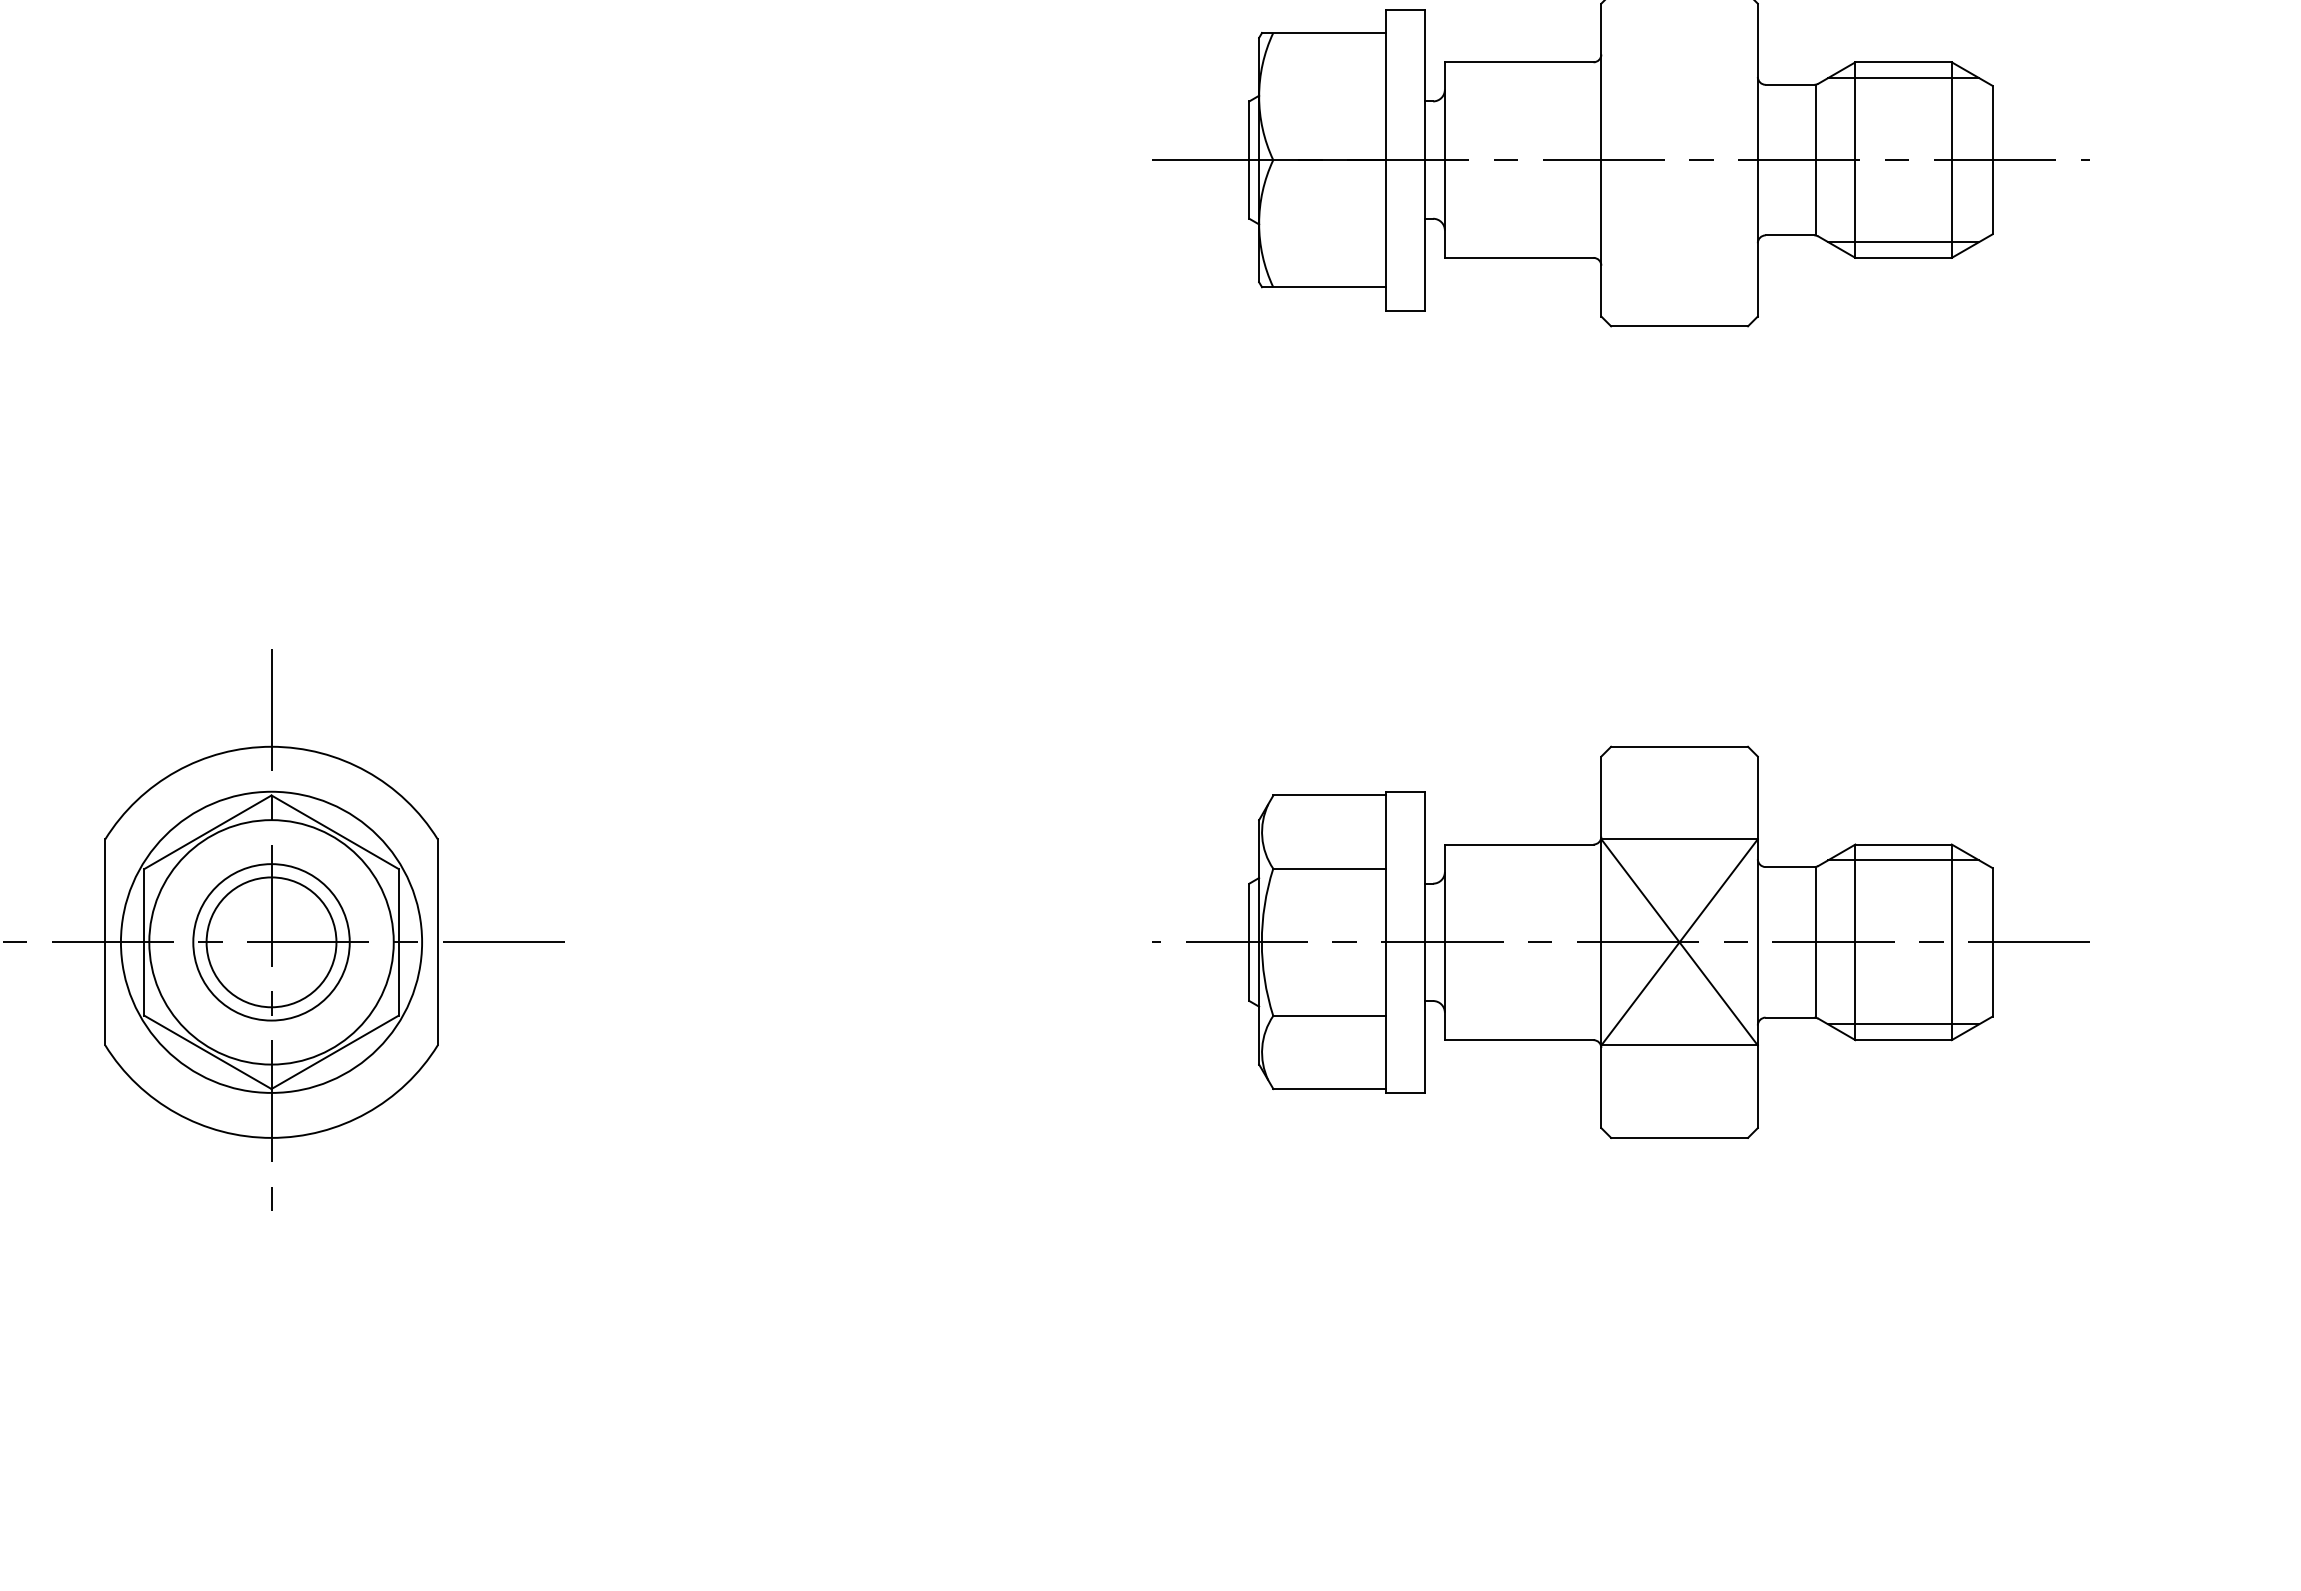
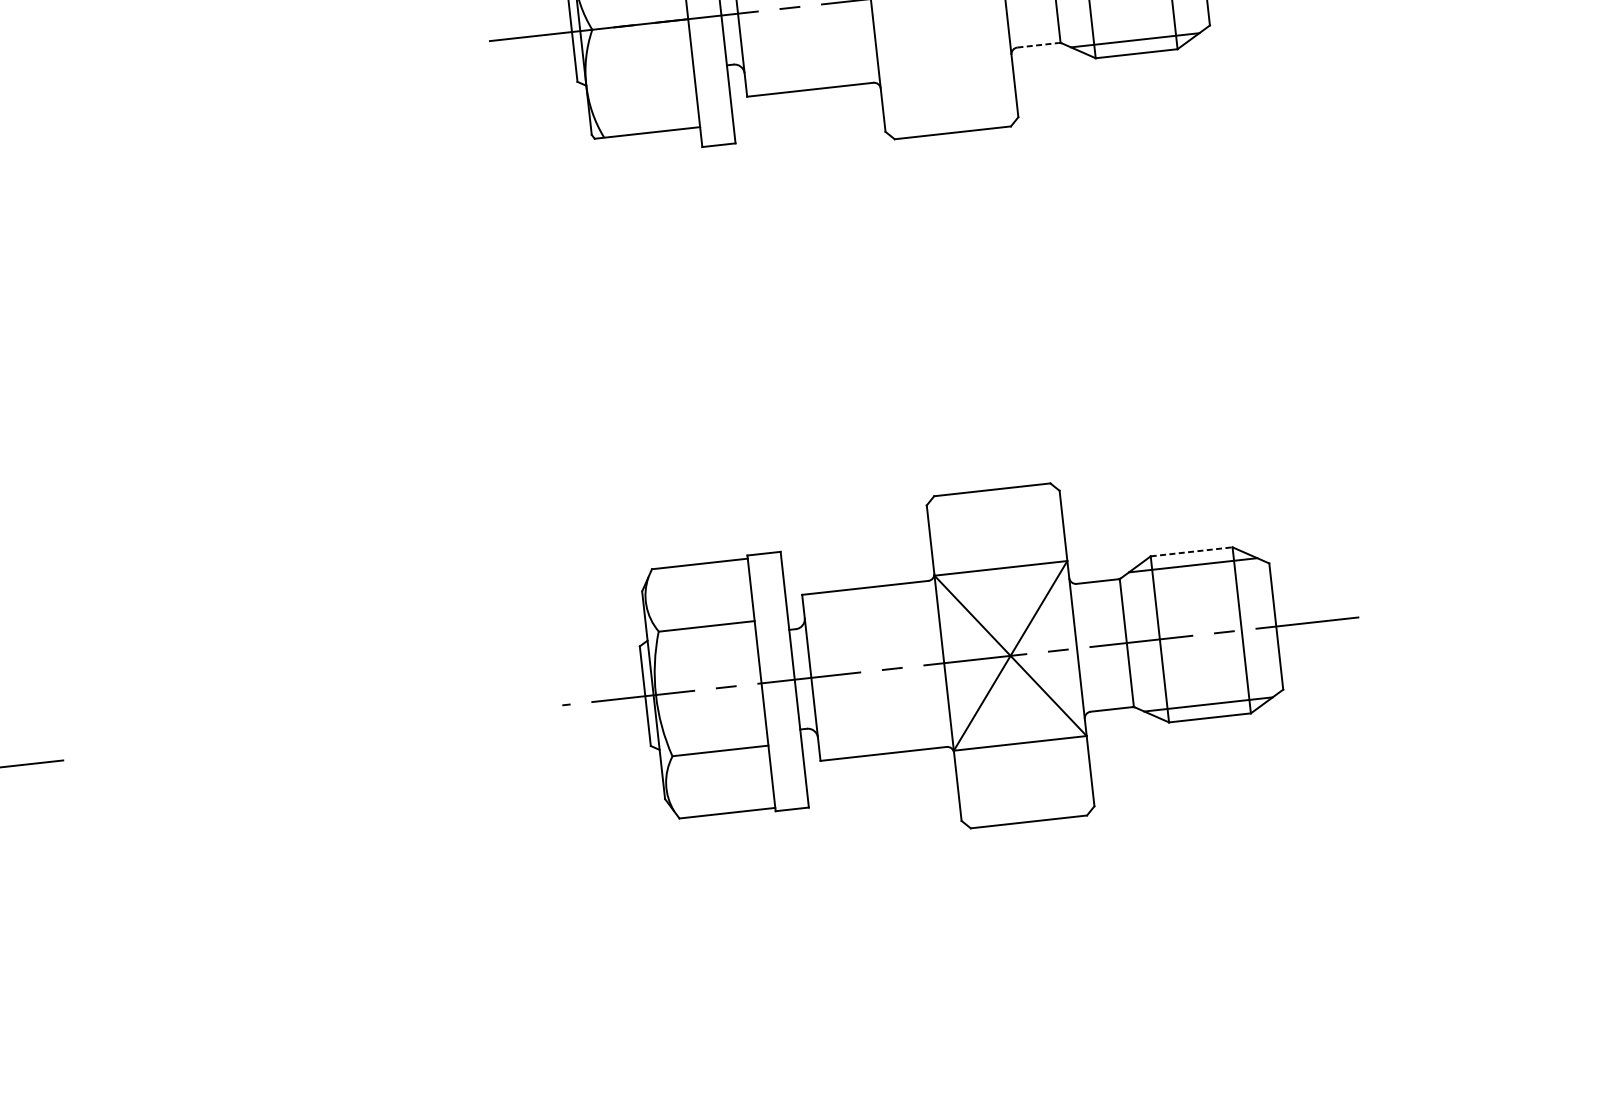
line: (1790, 235) -> (1038, 45), solid -> dashed
line: (1904, 844) -> (1192, 551), solid -> dashed

